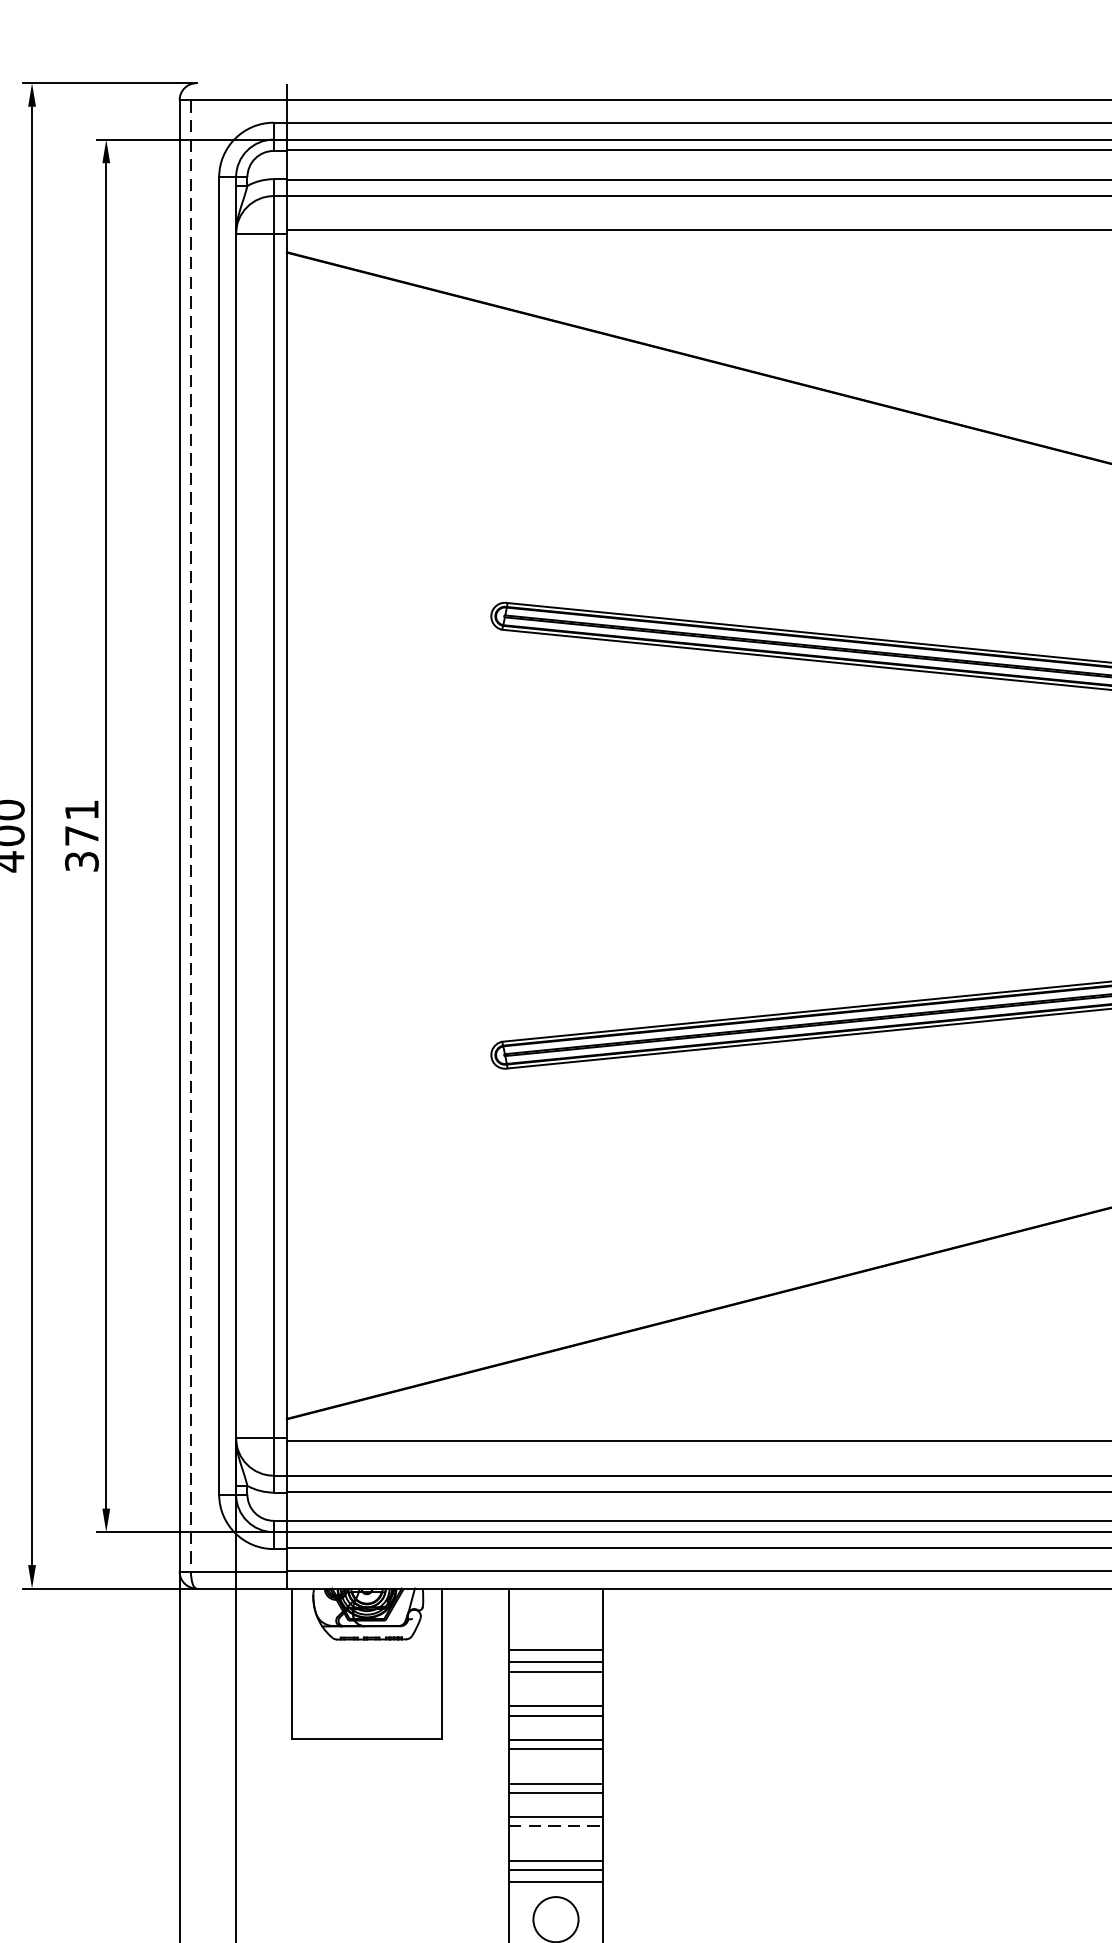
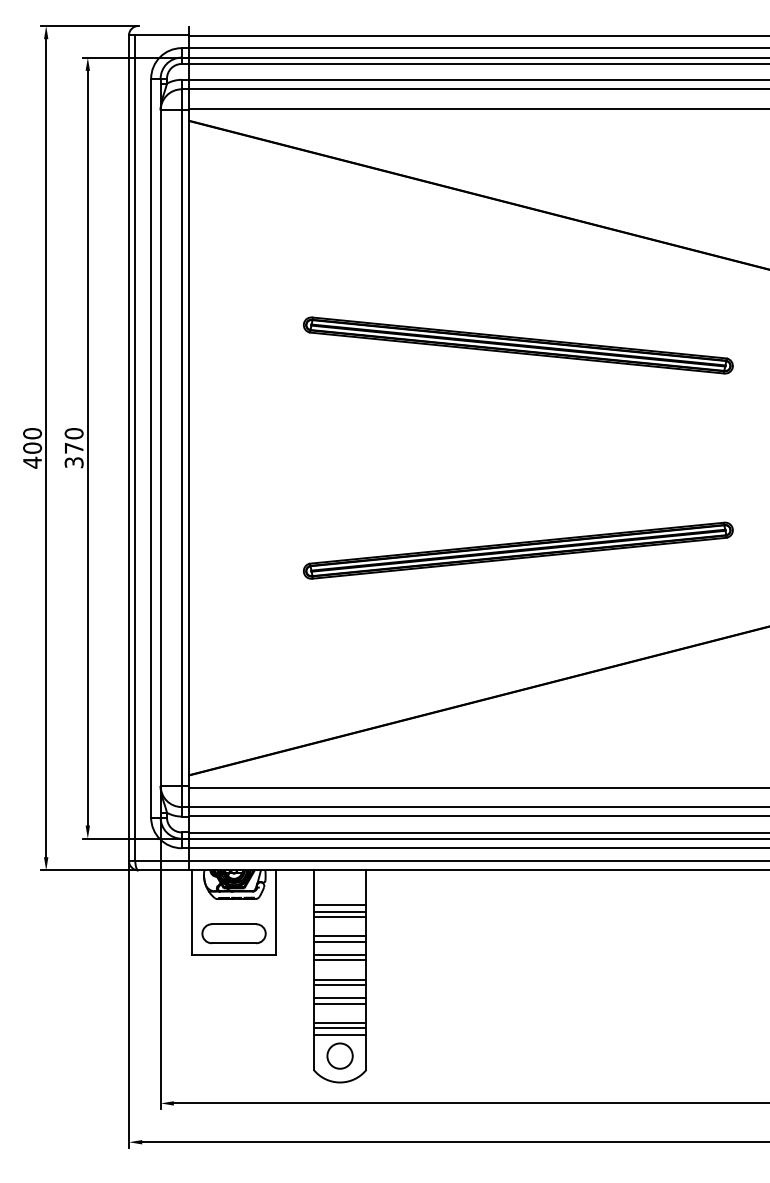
text: (80, 809) -> (73, 433), 371 -> 370
line: (191, 836) -> (135, 448), dashed -> solid
part: (365, 1701) -> (233, 933), added
line: (556, 1825) -> (340, 1003), dashed -> solid

